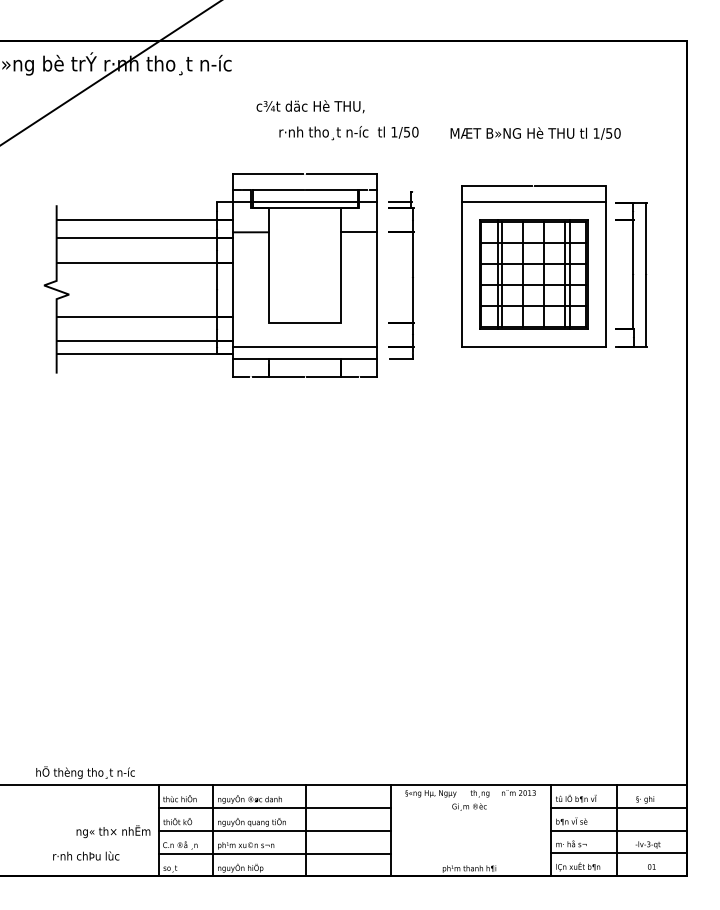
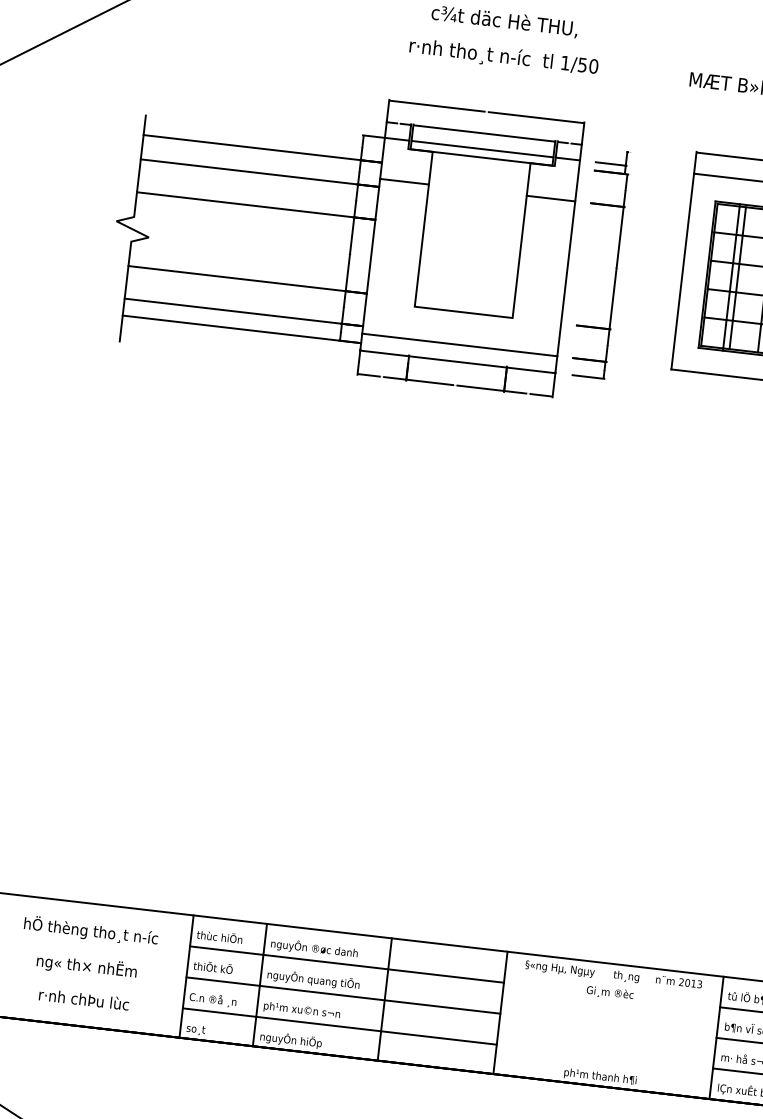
text: (348, 133) -> (503, 57), moved
text: (85, 772) -> (91, 930), moved
text: (113, 831) -> (87, 966), moved

